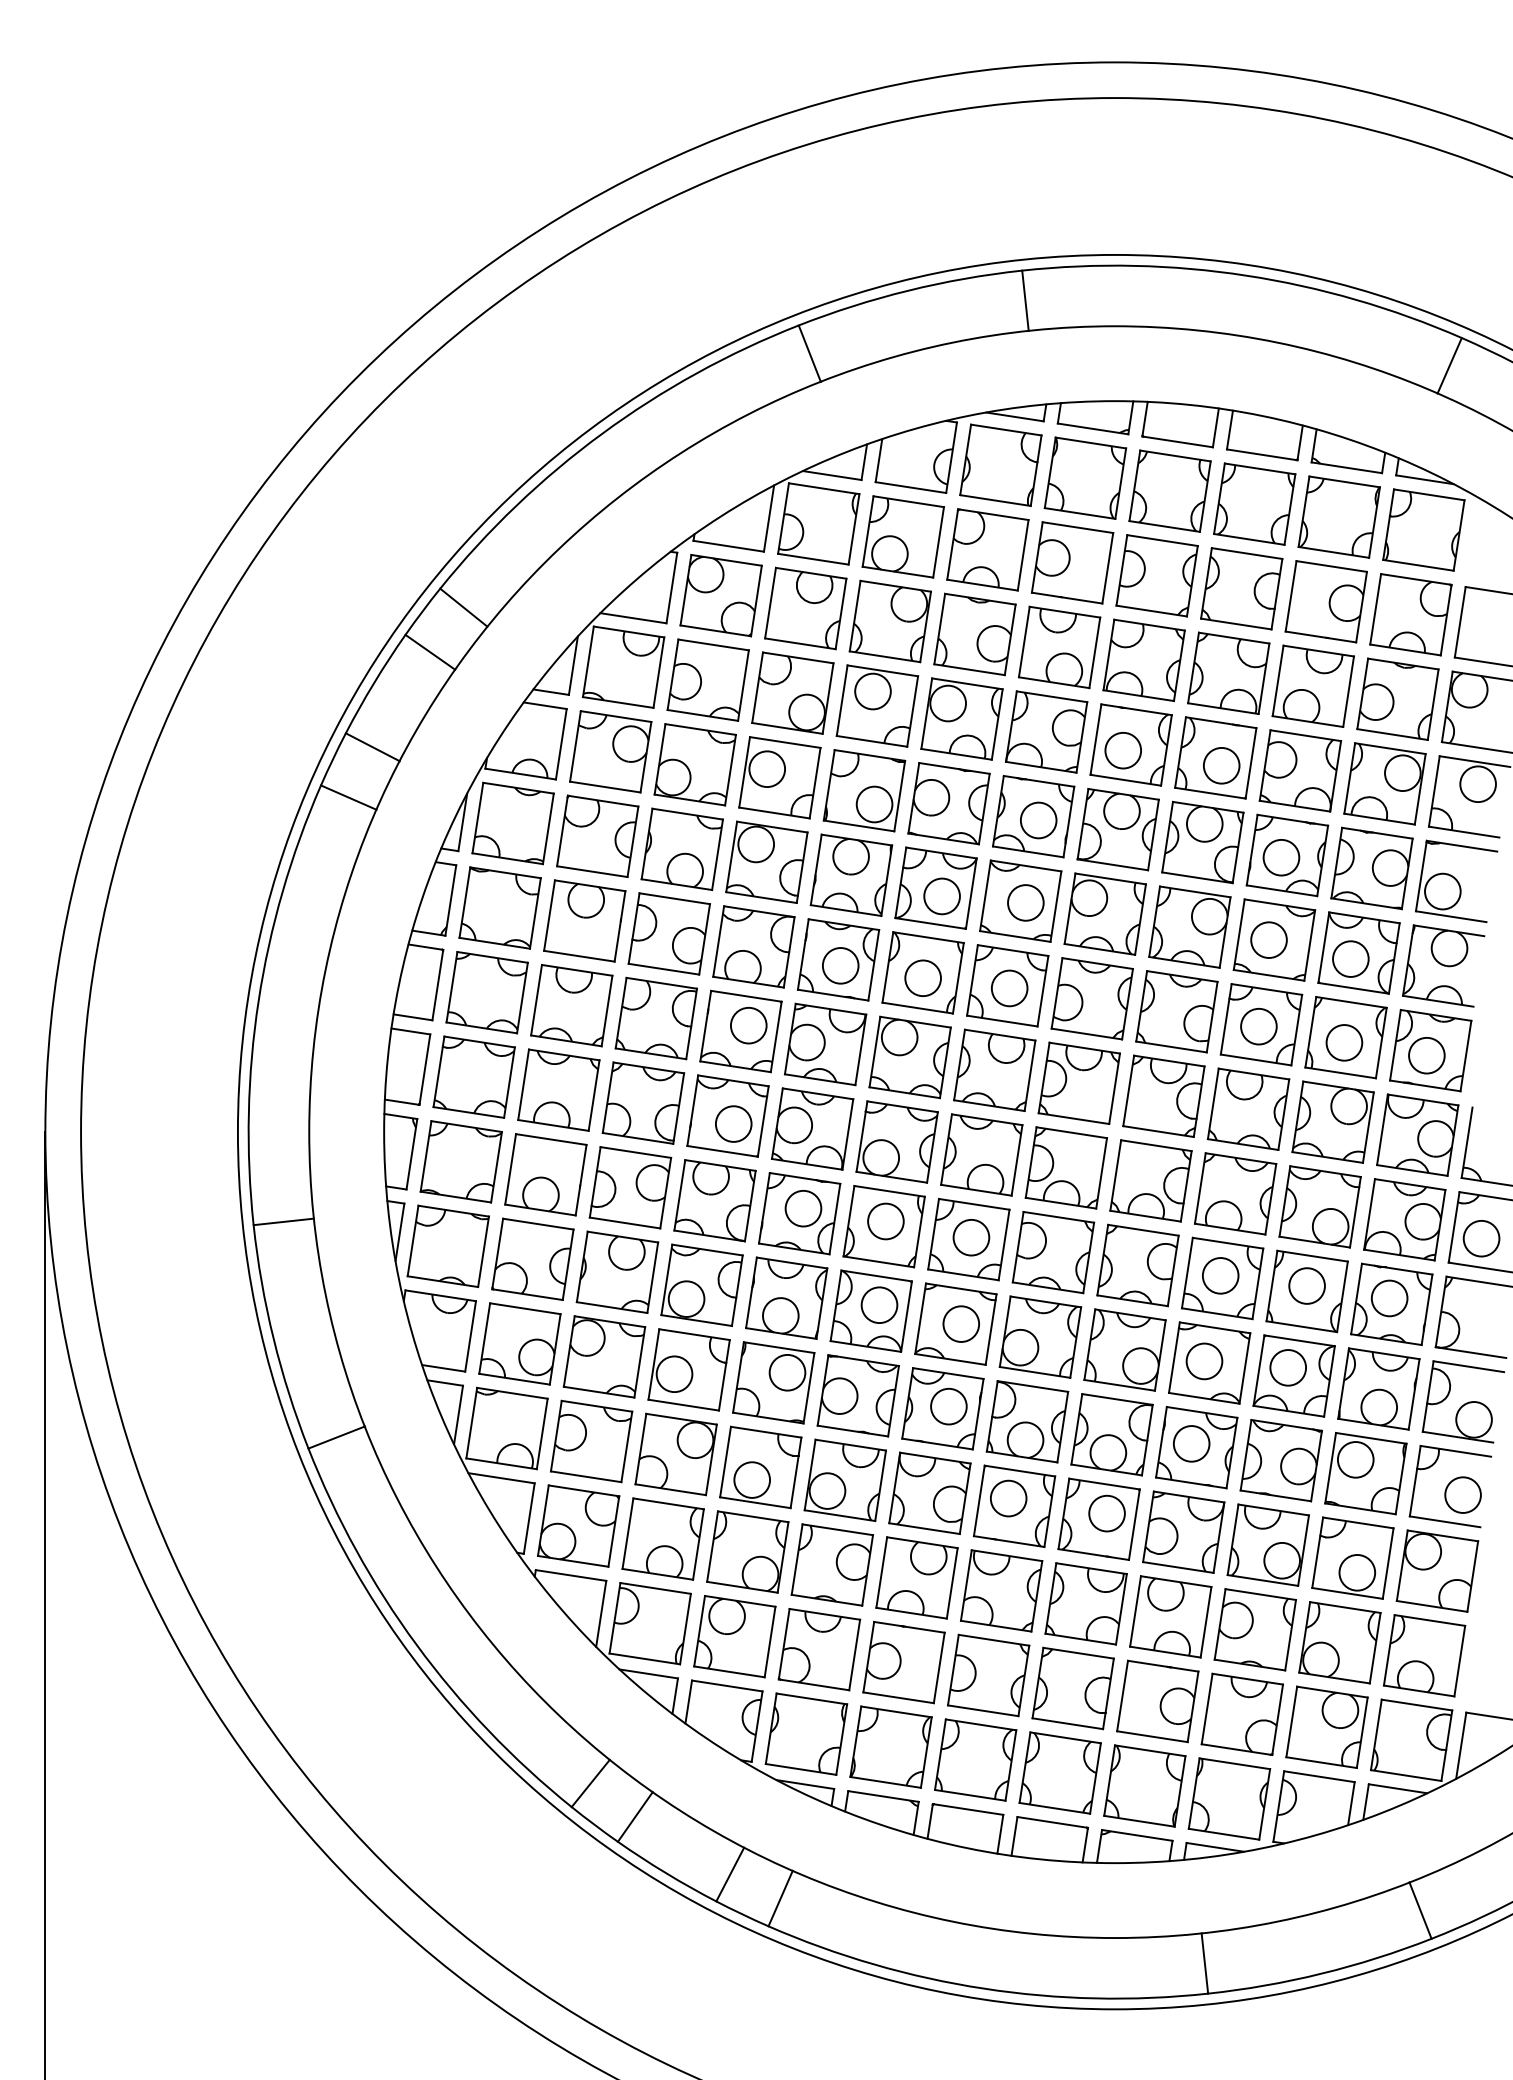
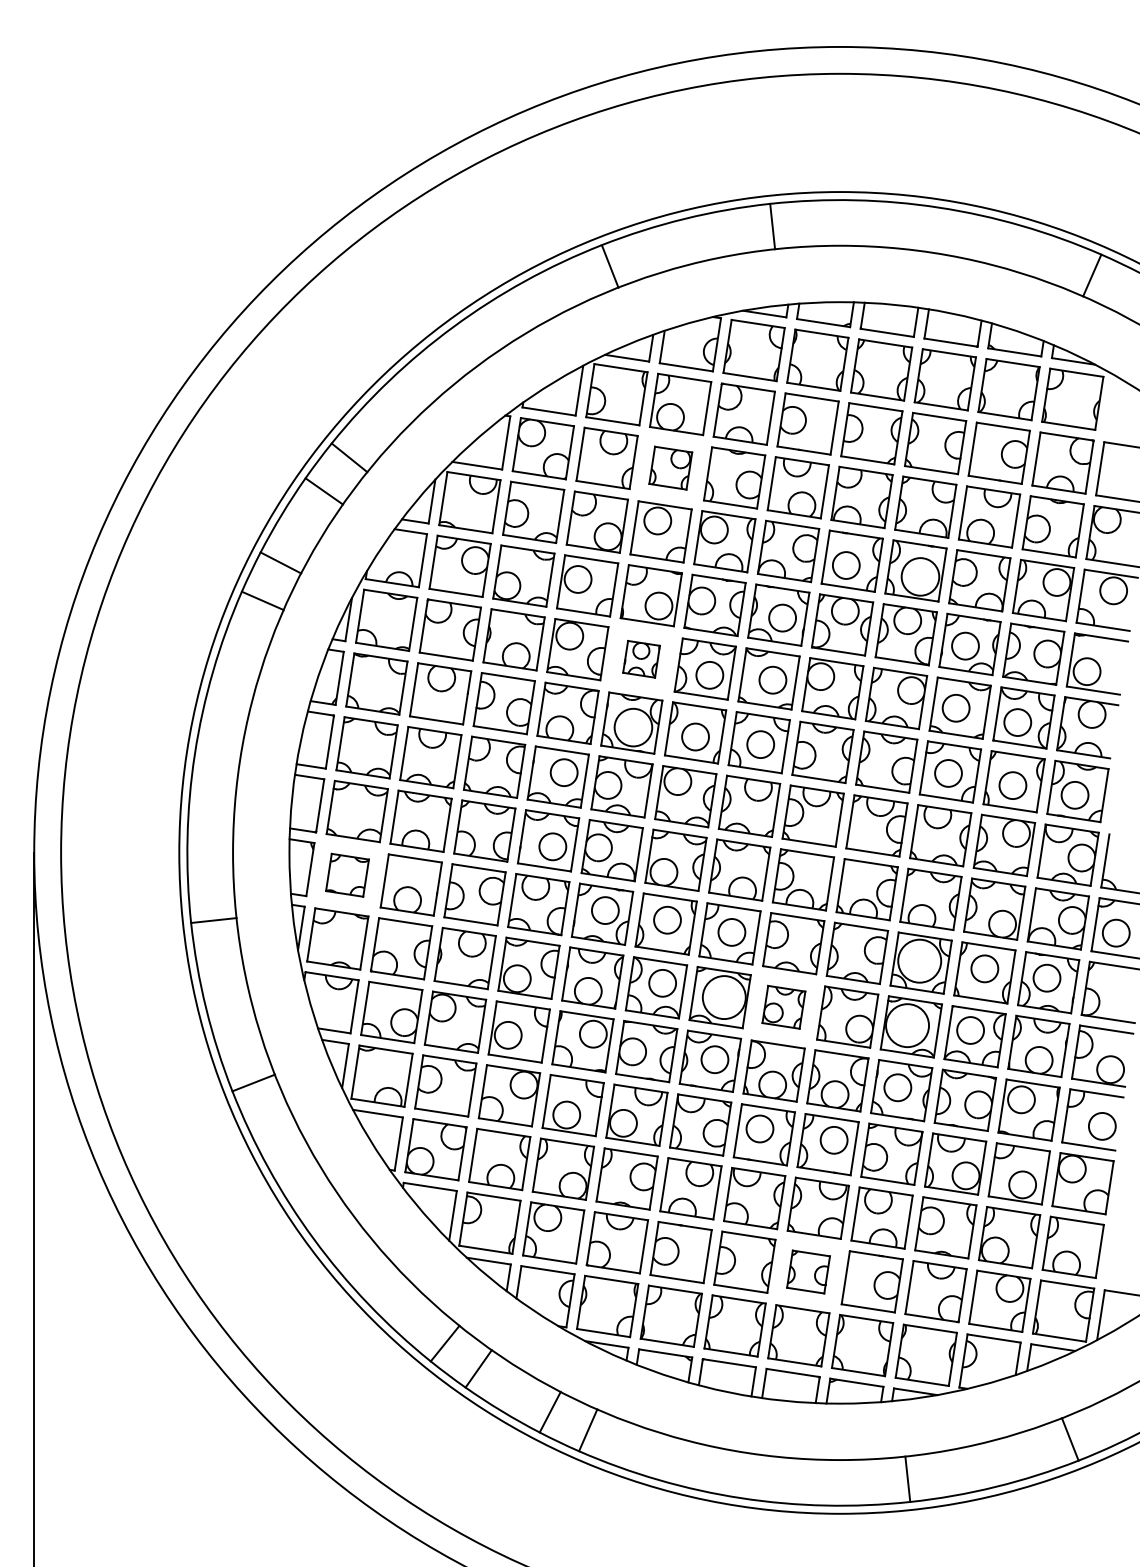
part: (889, 621) -> (670, 468), size x0.7
circle: (1221, 765) -> (920, 576), size x1.4
part: (851, 874) -> (641, 658), size x0.6
circle: (840, 965) -> (633, 727), size x1.4
part: (460, 1161) -> (346, 875), size x0.7
circle: (1220, 1275) -> (919, 960), size x1.6
circle: (961, 1323) -> (724, 997), size x1.6
part: (1040, 1336) -> (783, 1006), size x0.7
circle: (1204, 1361) -> (907, 1025), size x1.6
part: (1072, 1688) -> (808, 1272), size x0.7

